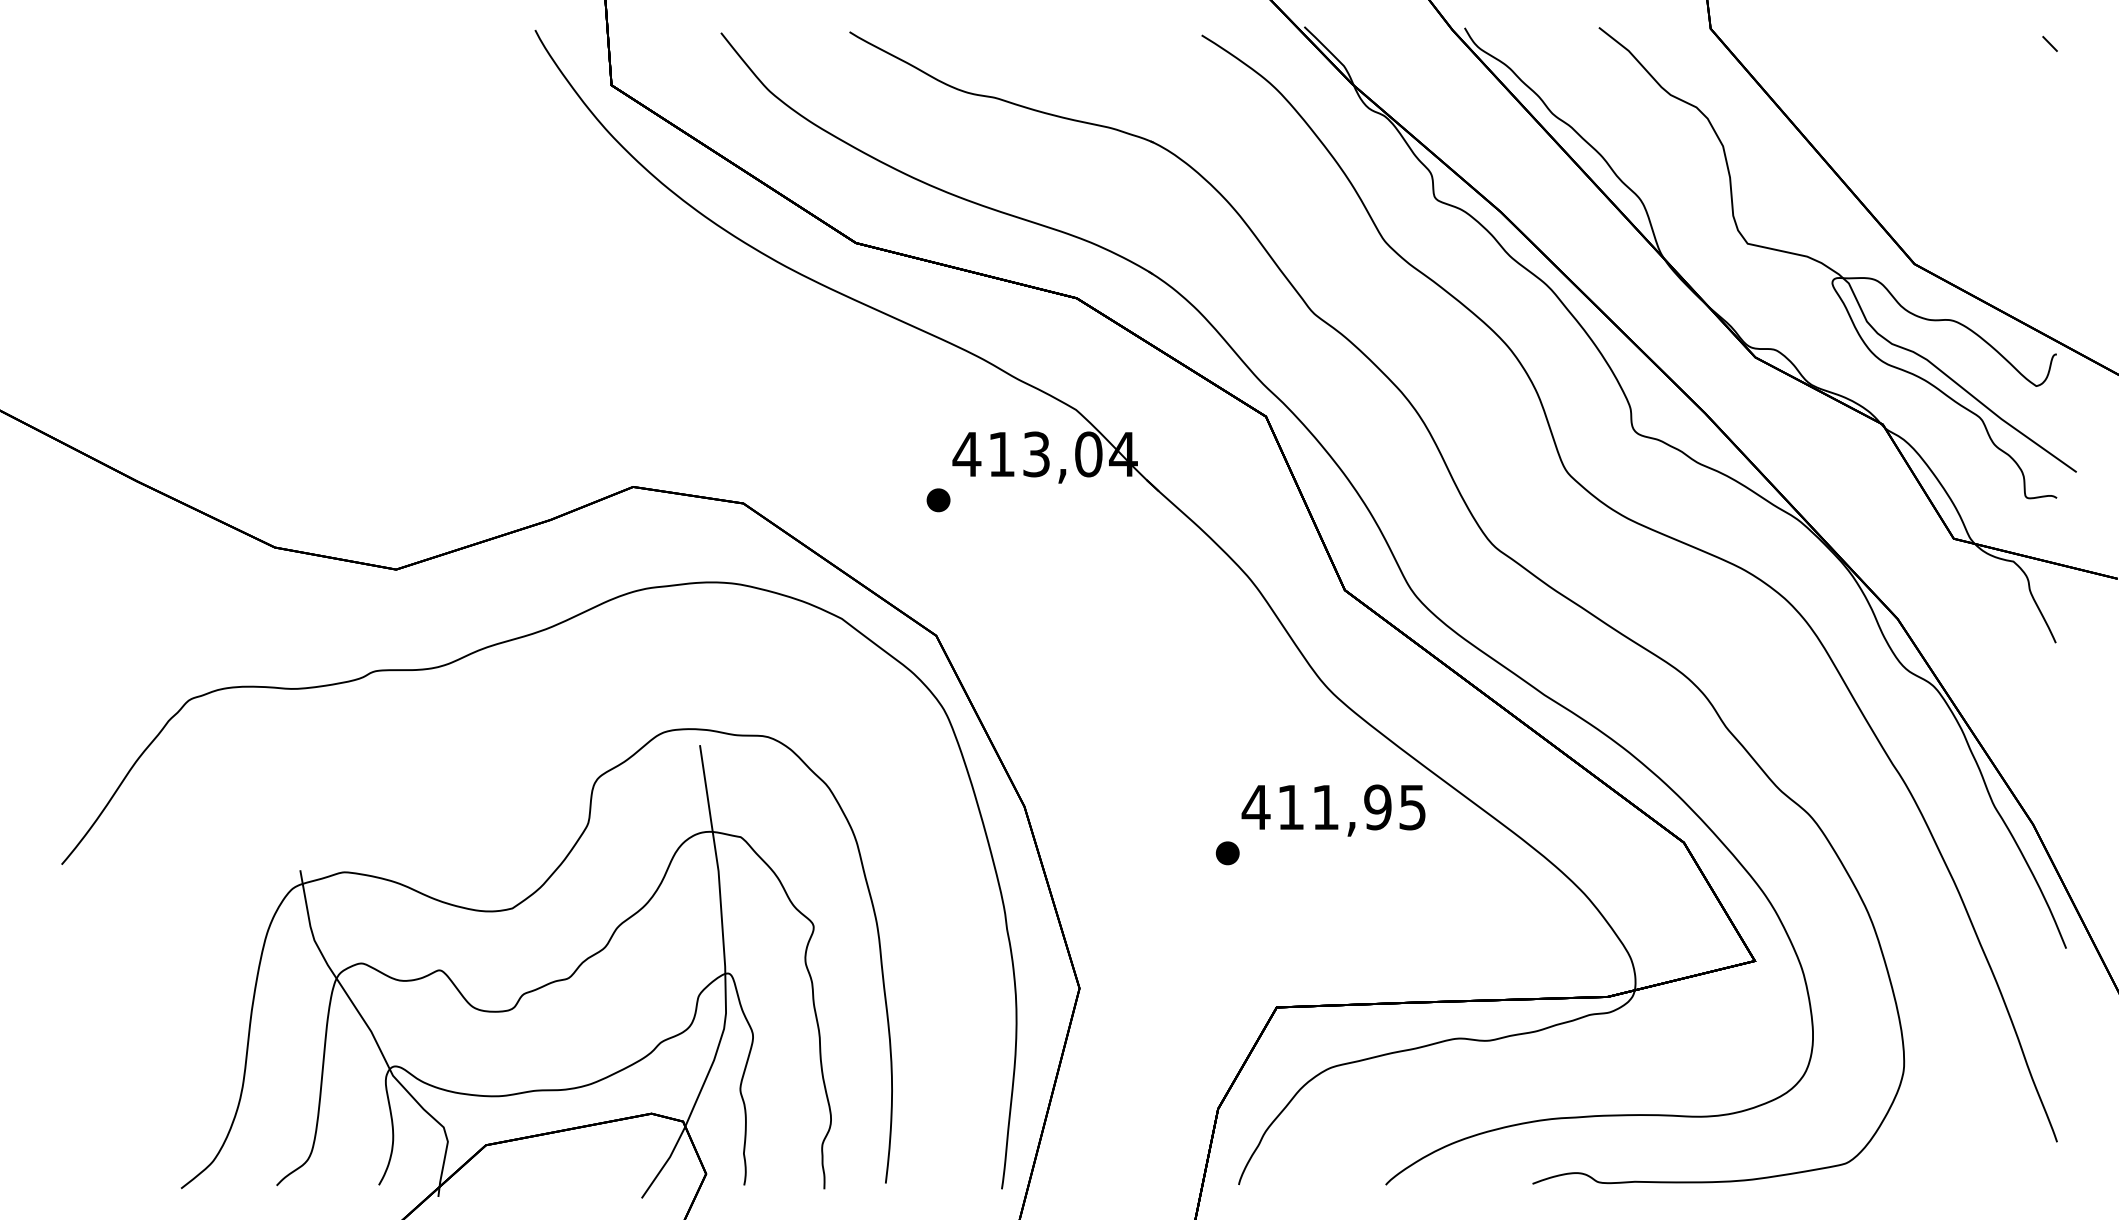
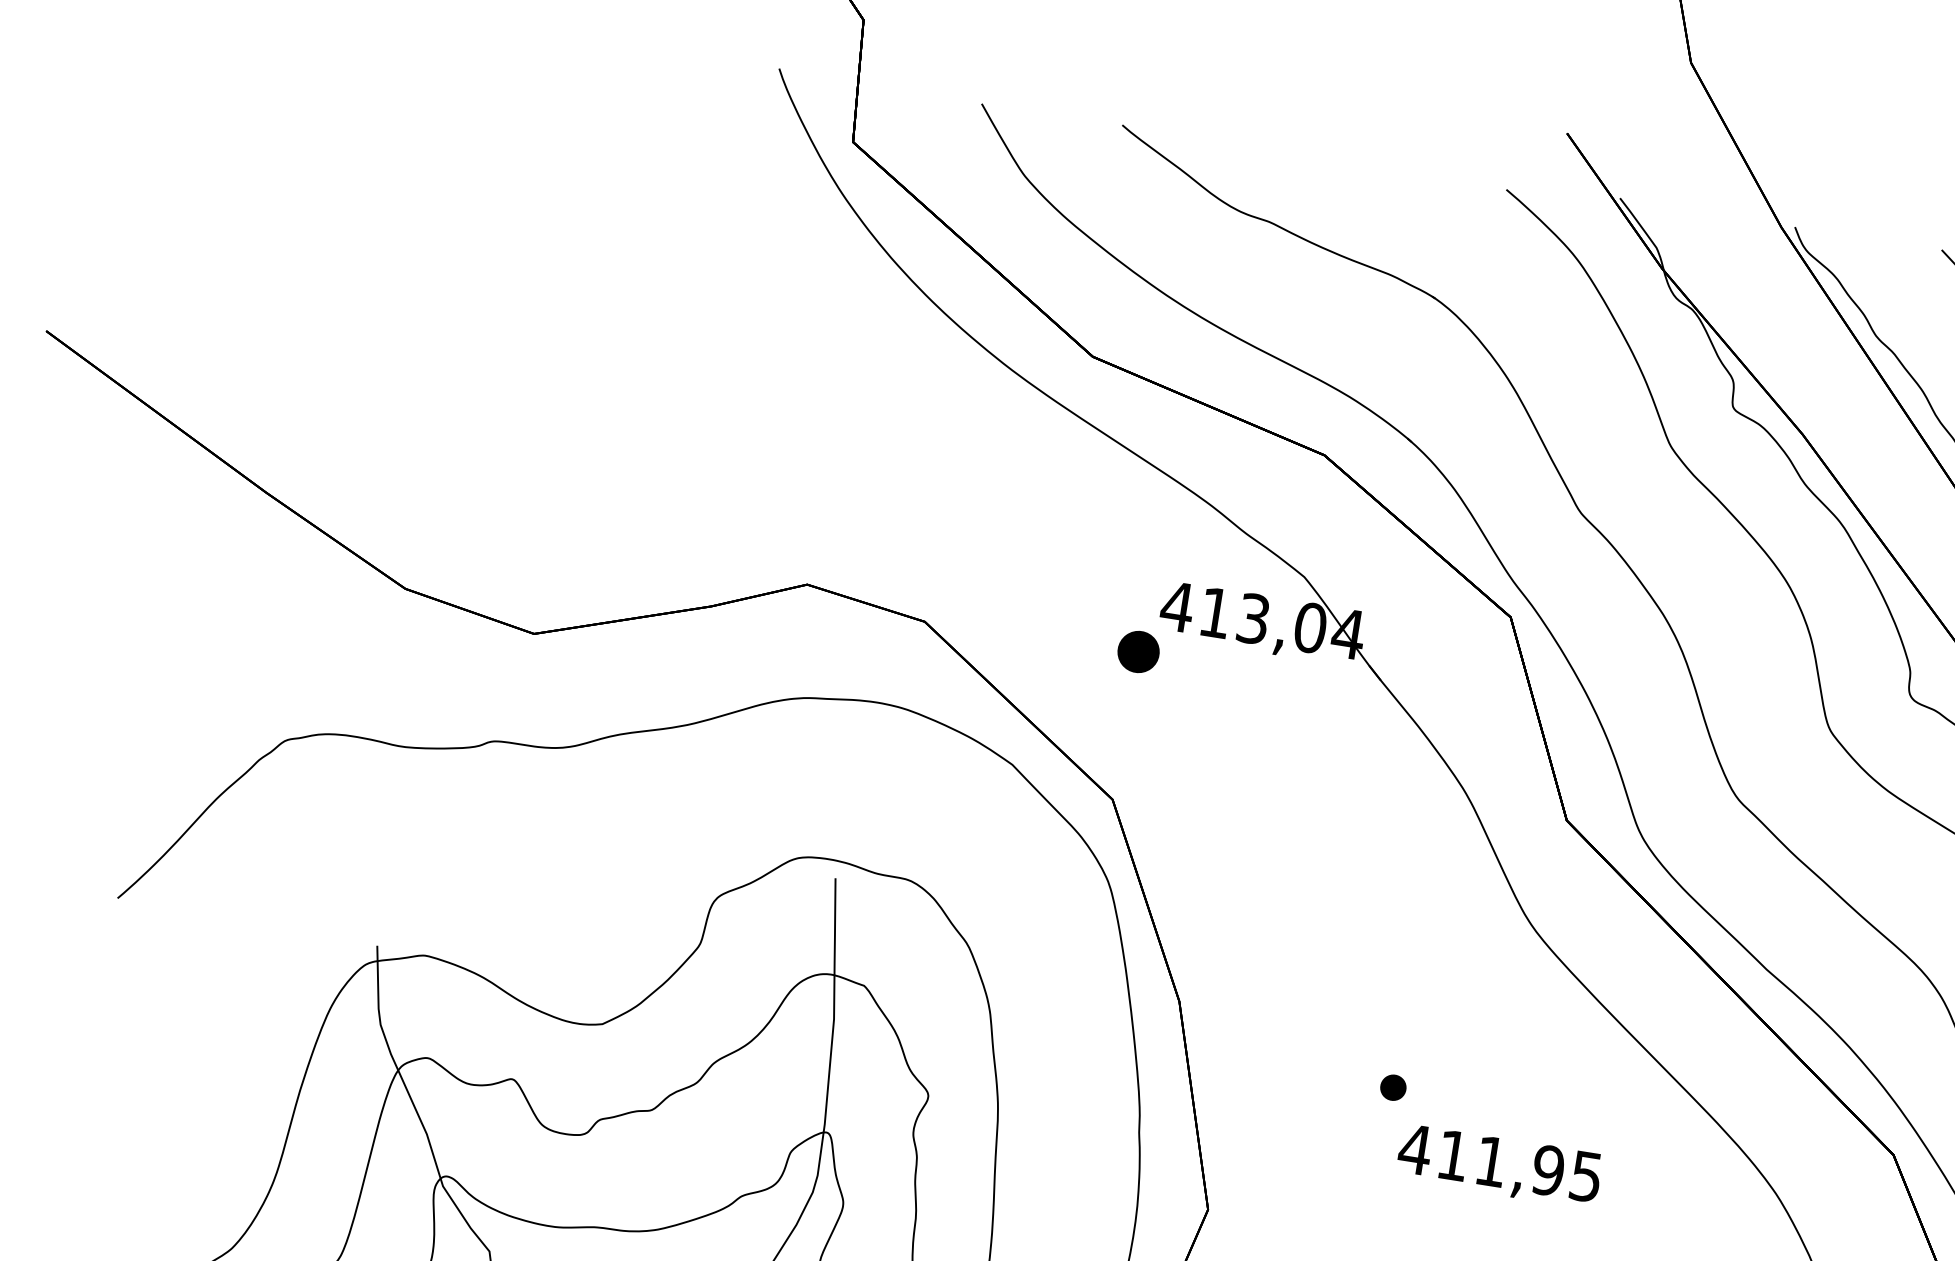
part: (938, 500) -> (1138, 652), size x1.6
text: (1333, 810) -> (1499, 1166), moved

